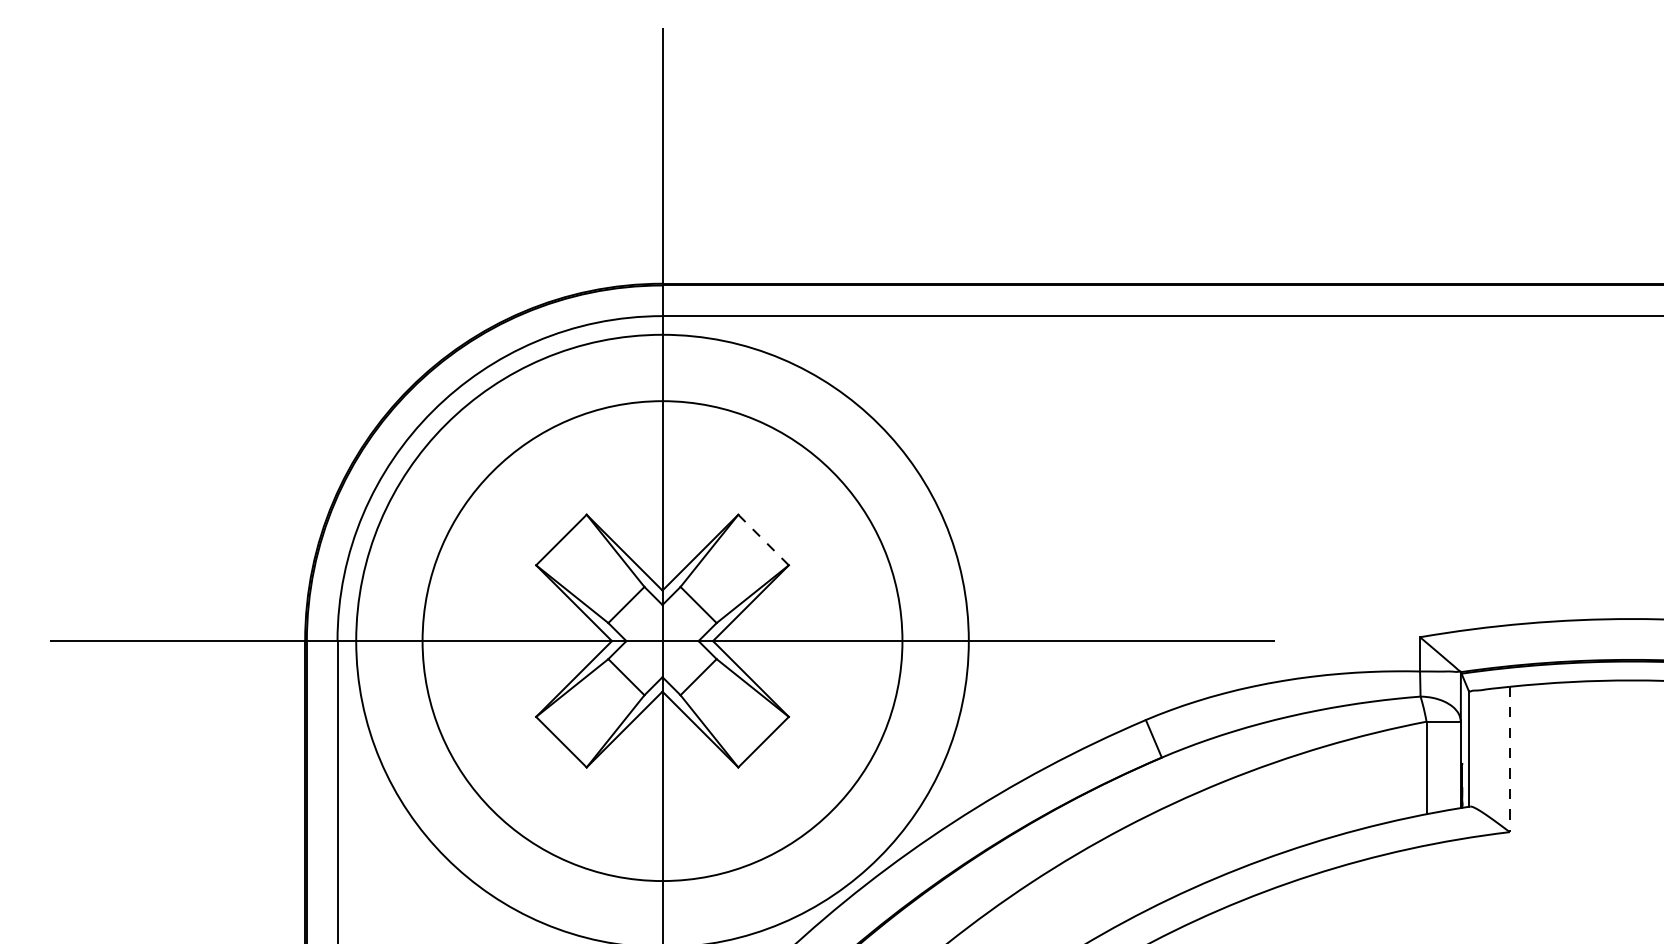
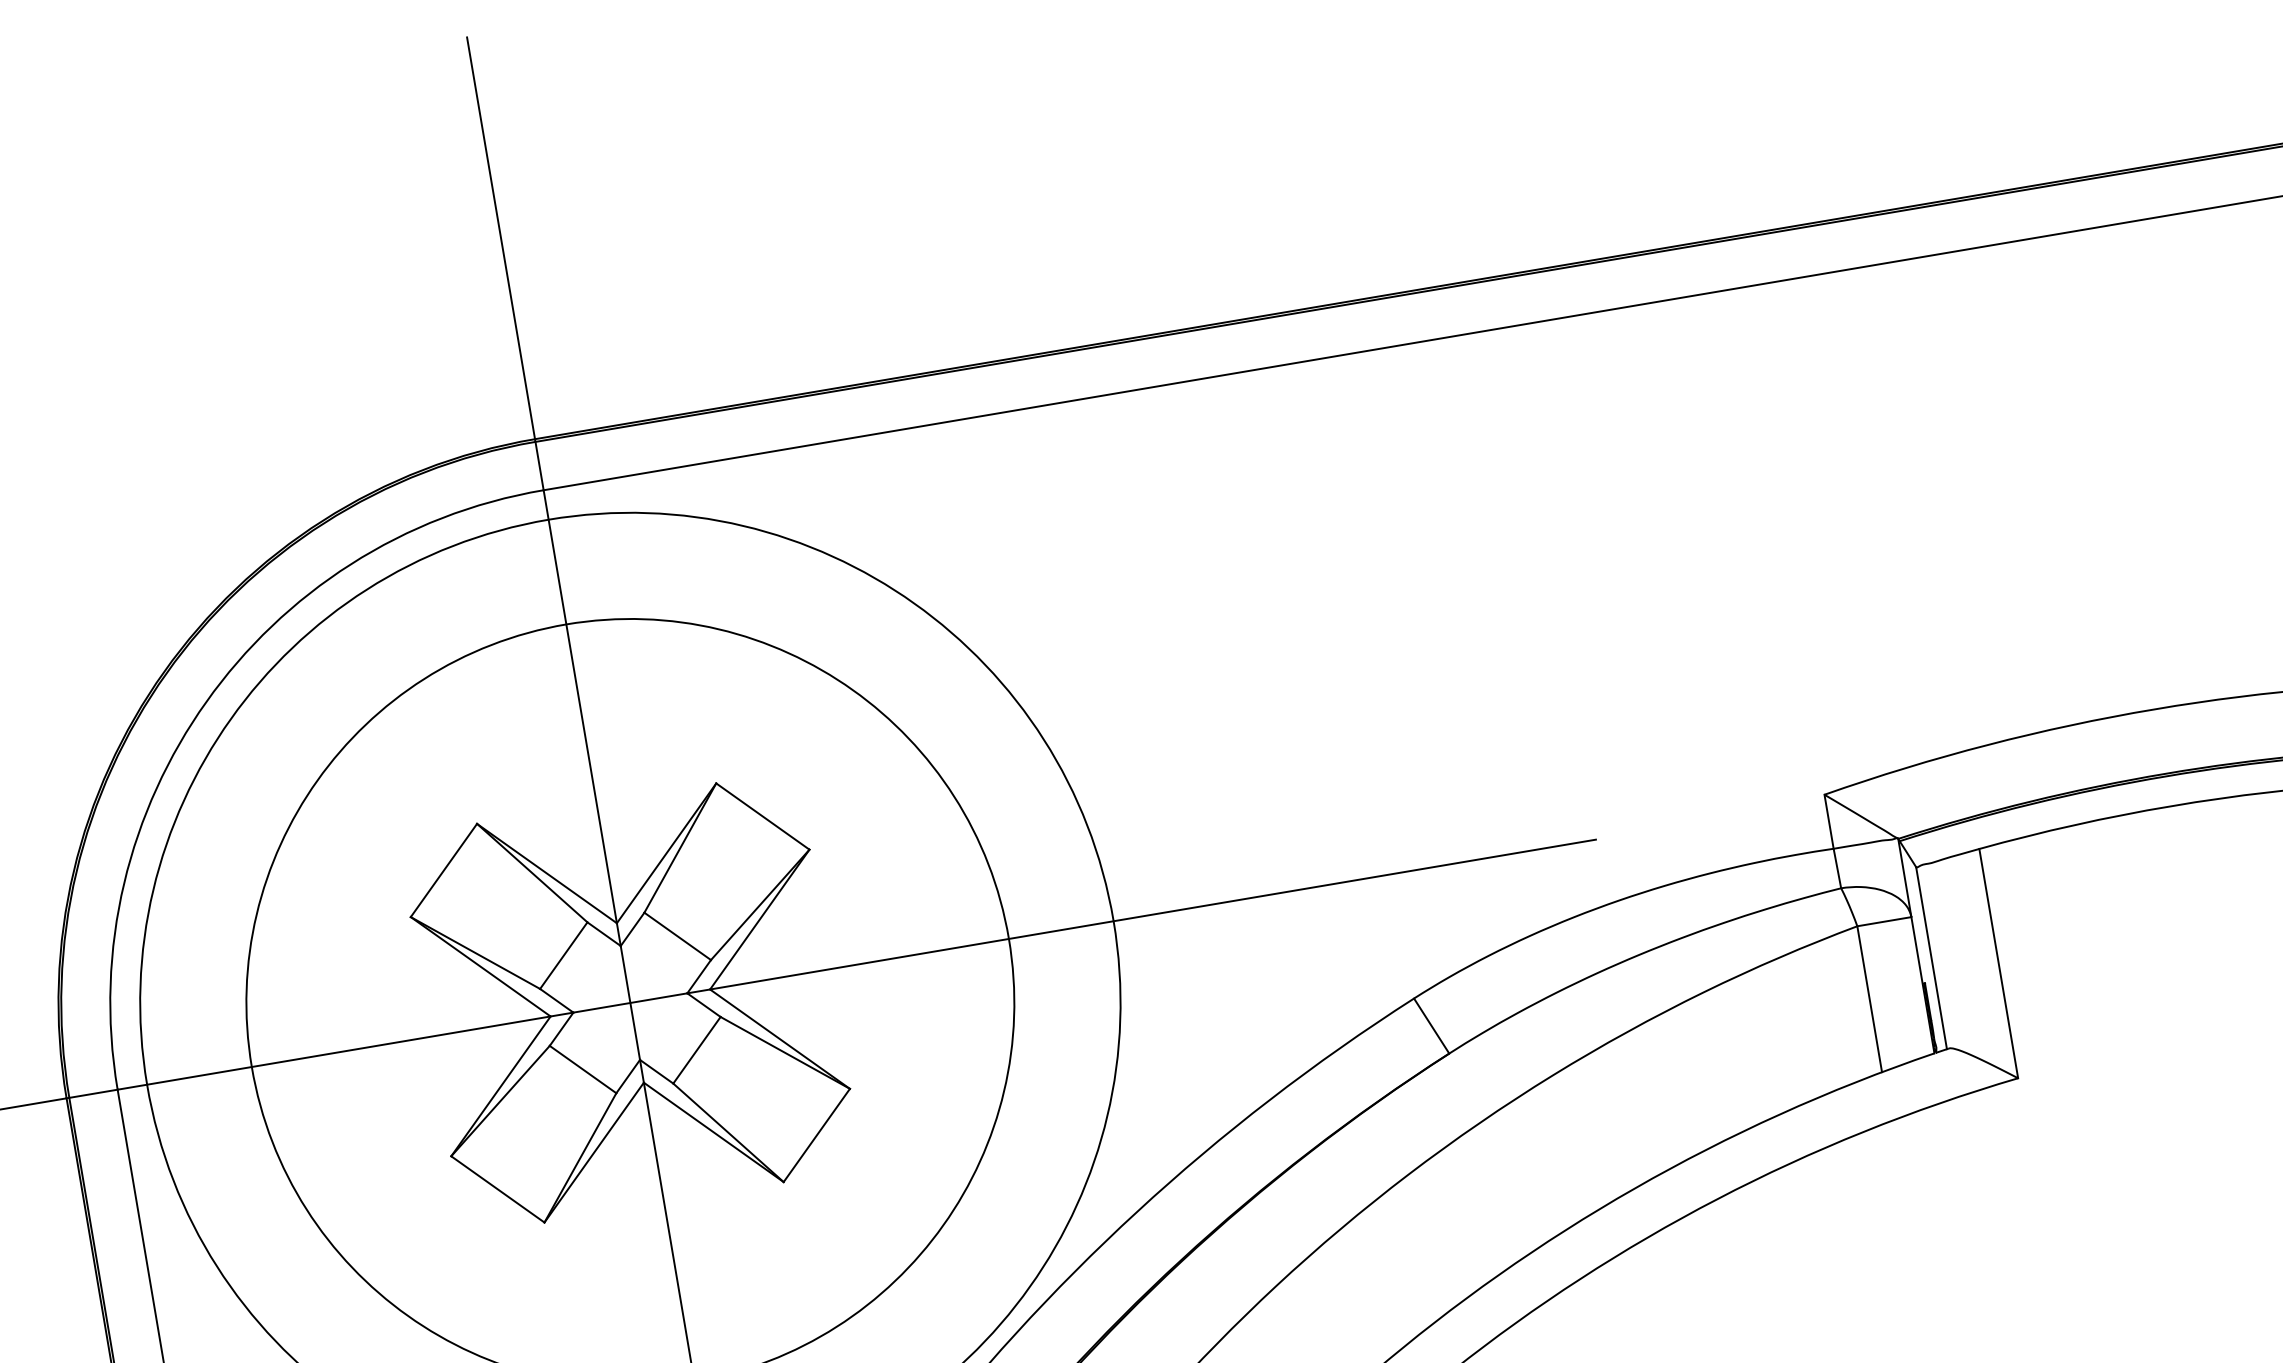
line: (763, 540) -> (762, 817), dashed -> solid
line: (1509, 759) -> (1998, 963), dashed -> solid

